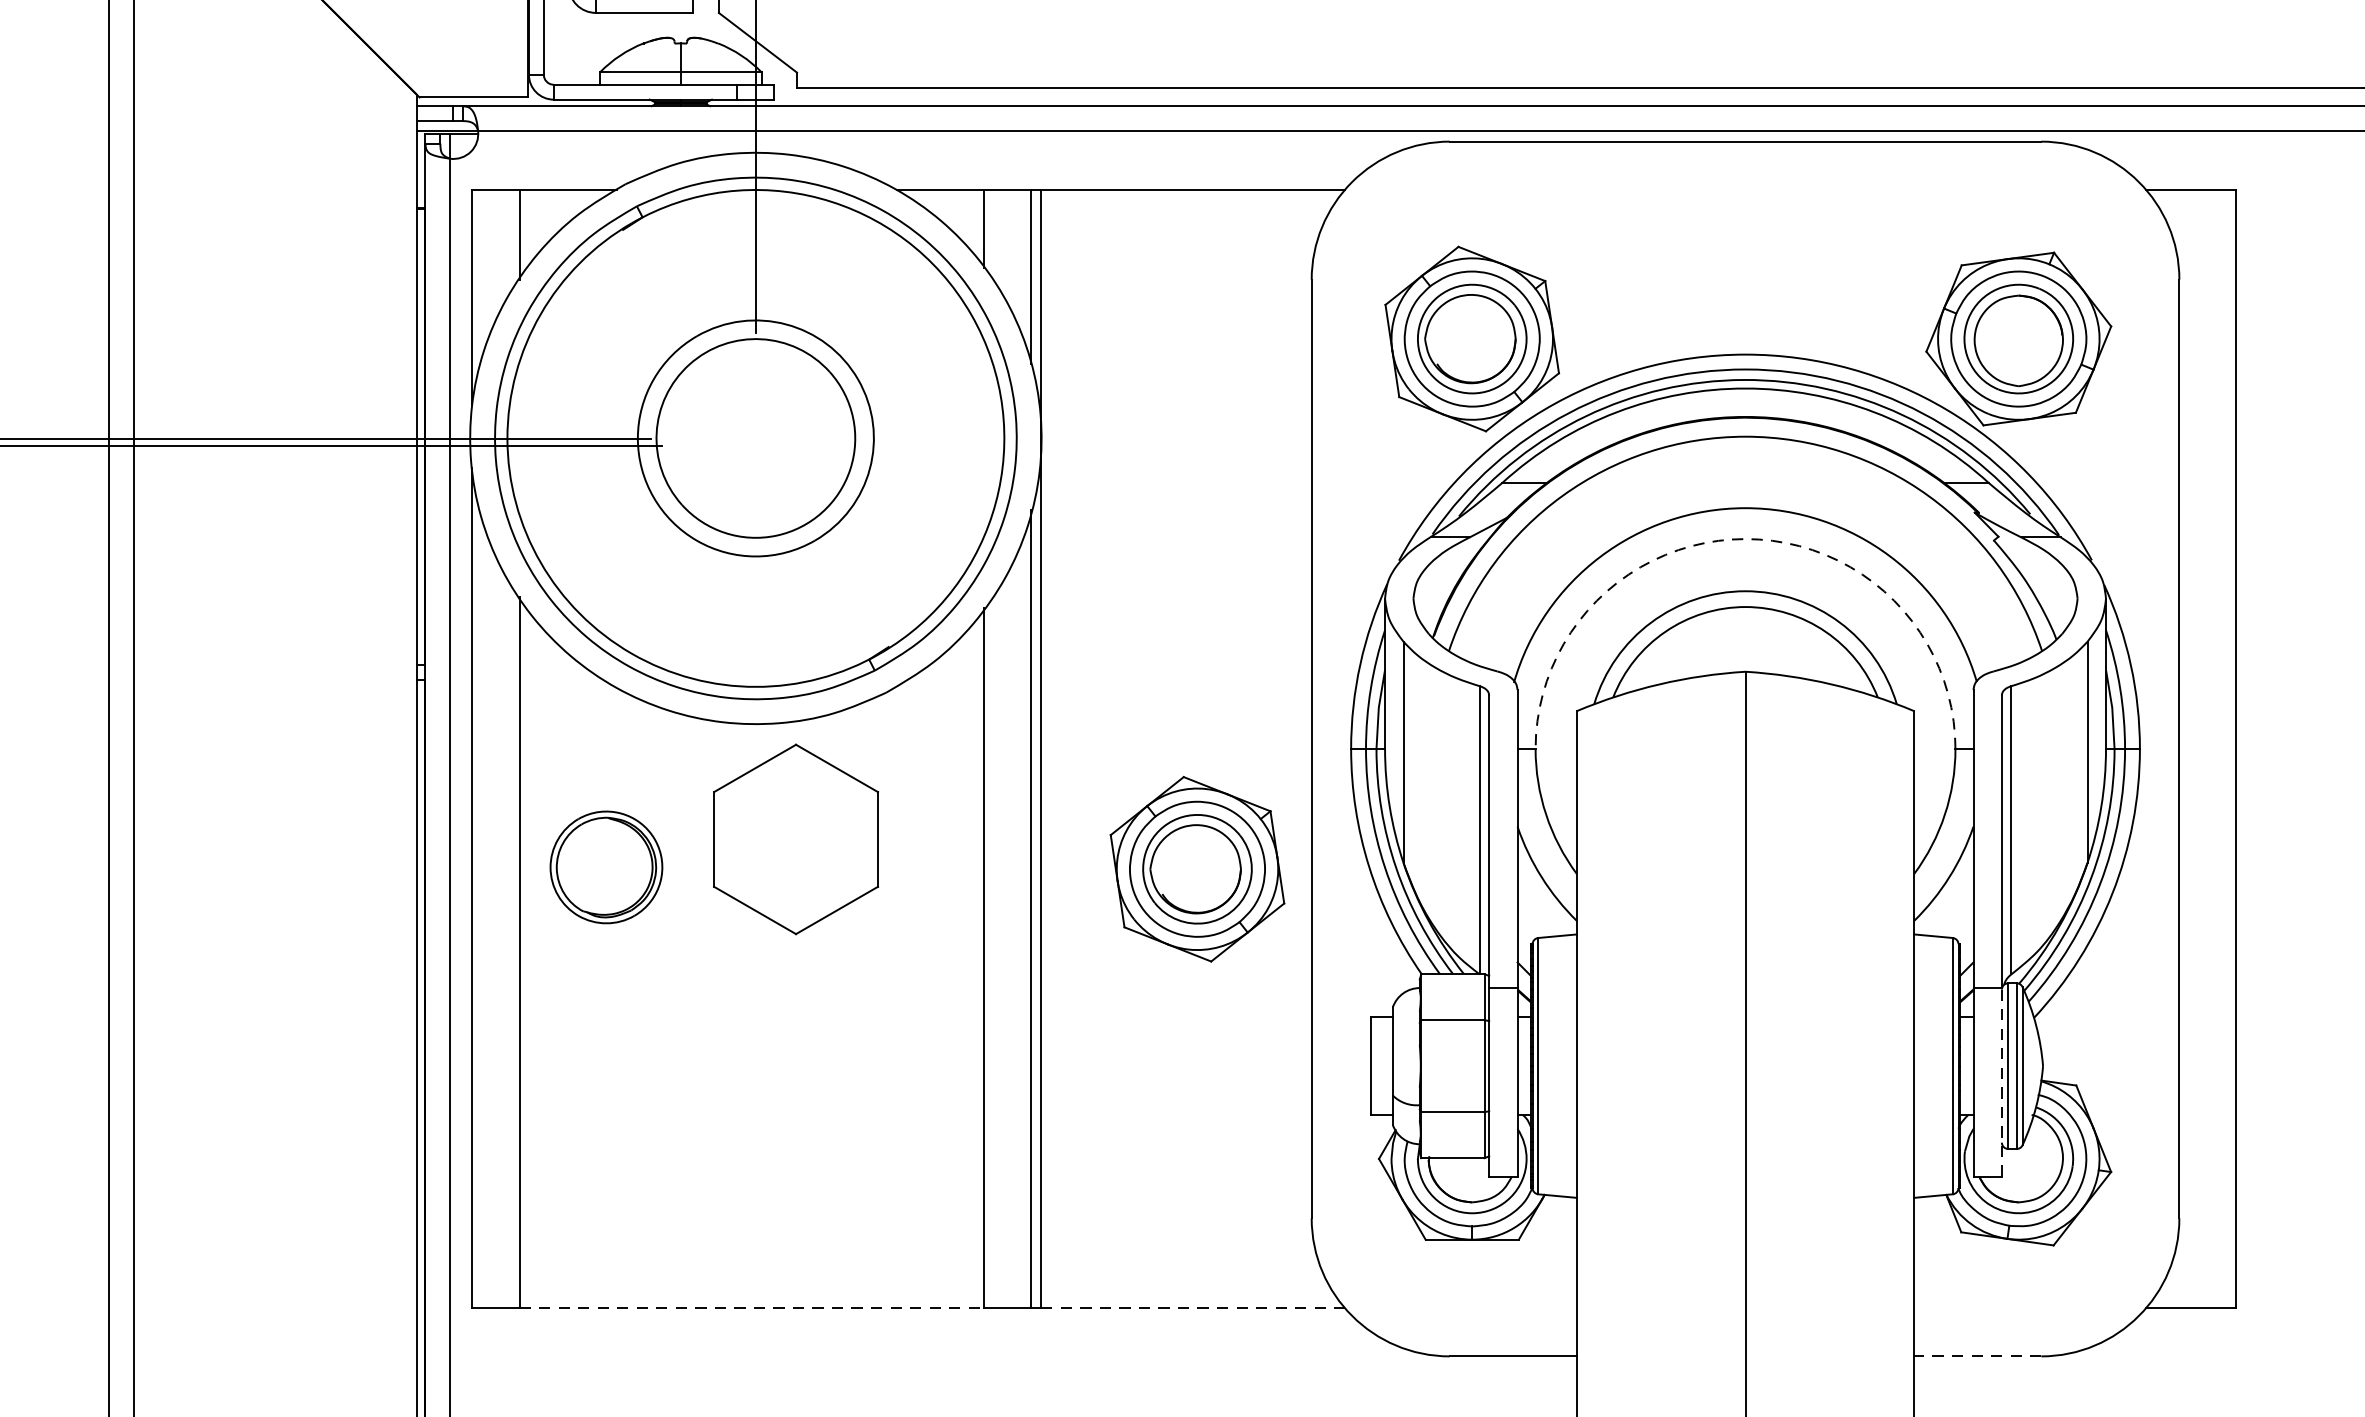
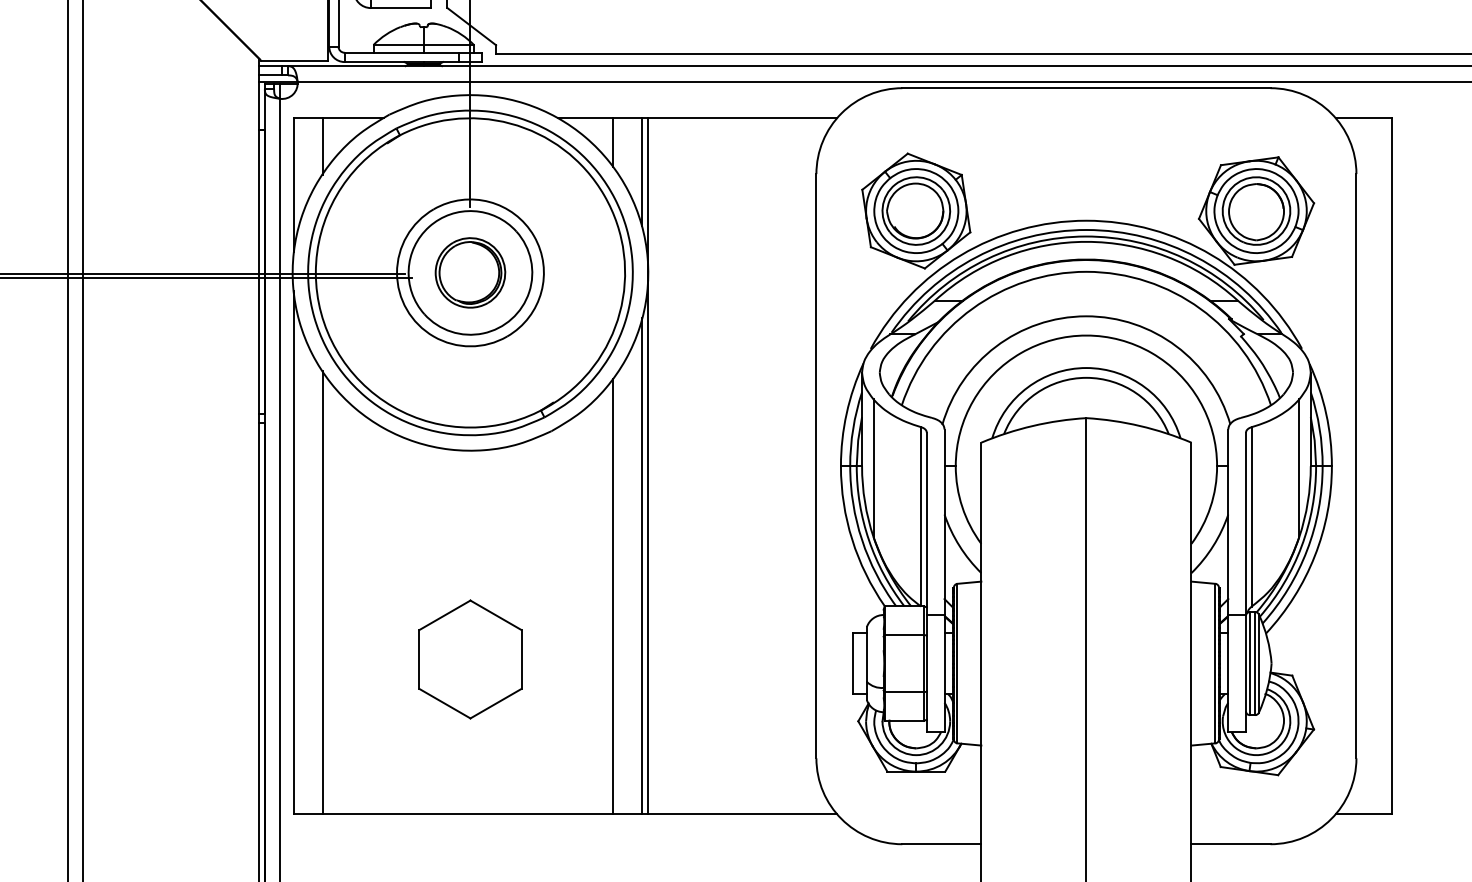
arc: (1745, 538) -> (1086, 335), dashed -> solid
part: (796, 839) -> (470, 659), moved
part: (606, 866) -> (470, 272), moved
part: (1197, 868) -> (745, 540), removed
line: (2001, 1082) -> (1245, 673), dashed -> solid
line: (751, 1308) -> (467, 814), dashed -> solid
line: (1194, 1308) -> (743, 814), dashed -> solid
line: (1978, 1356) -> (1231, 844), dashed -> solid

